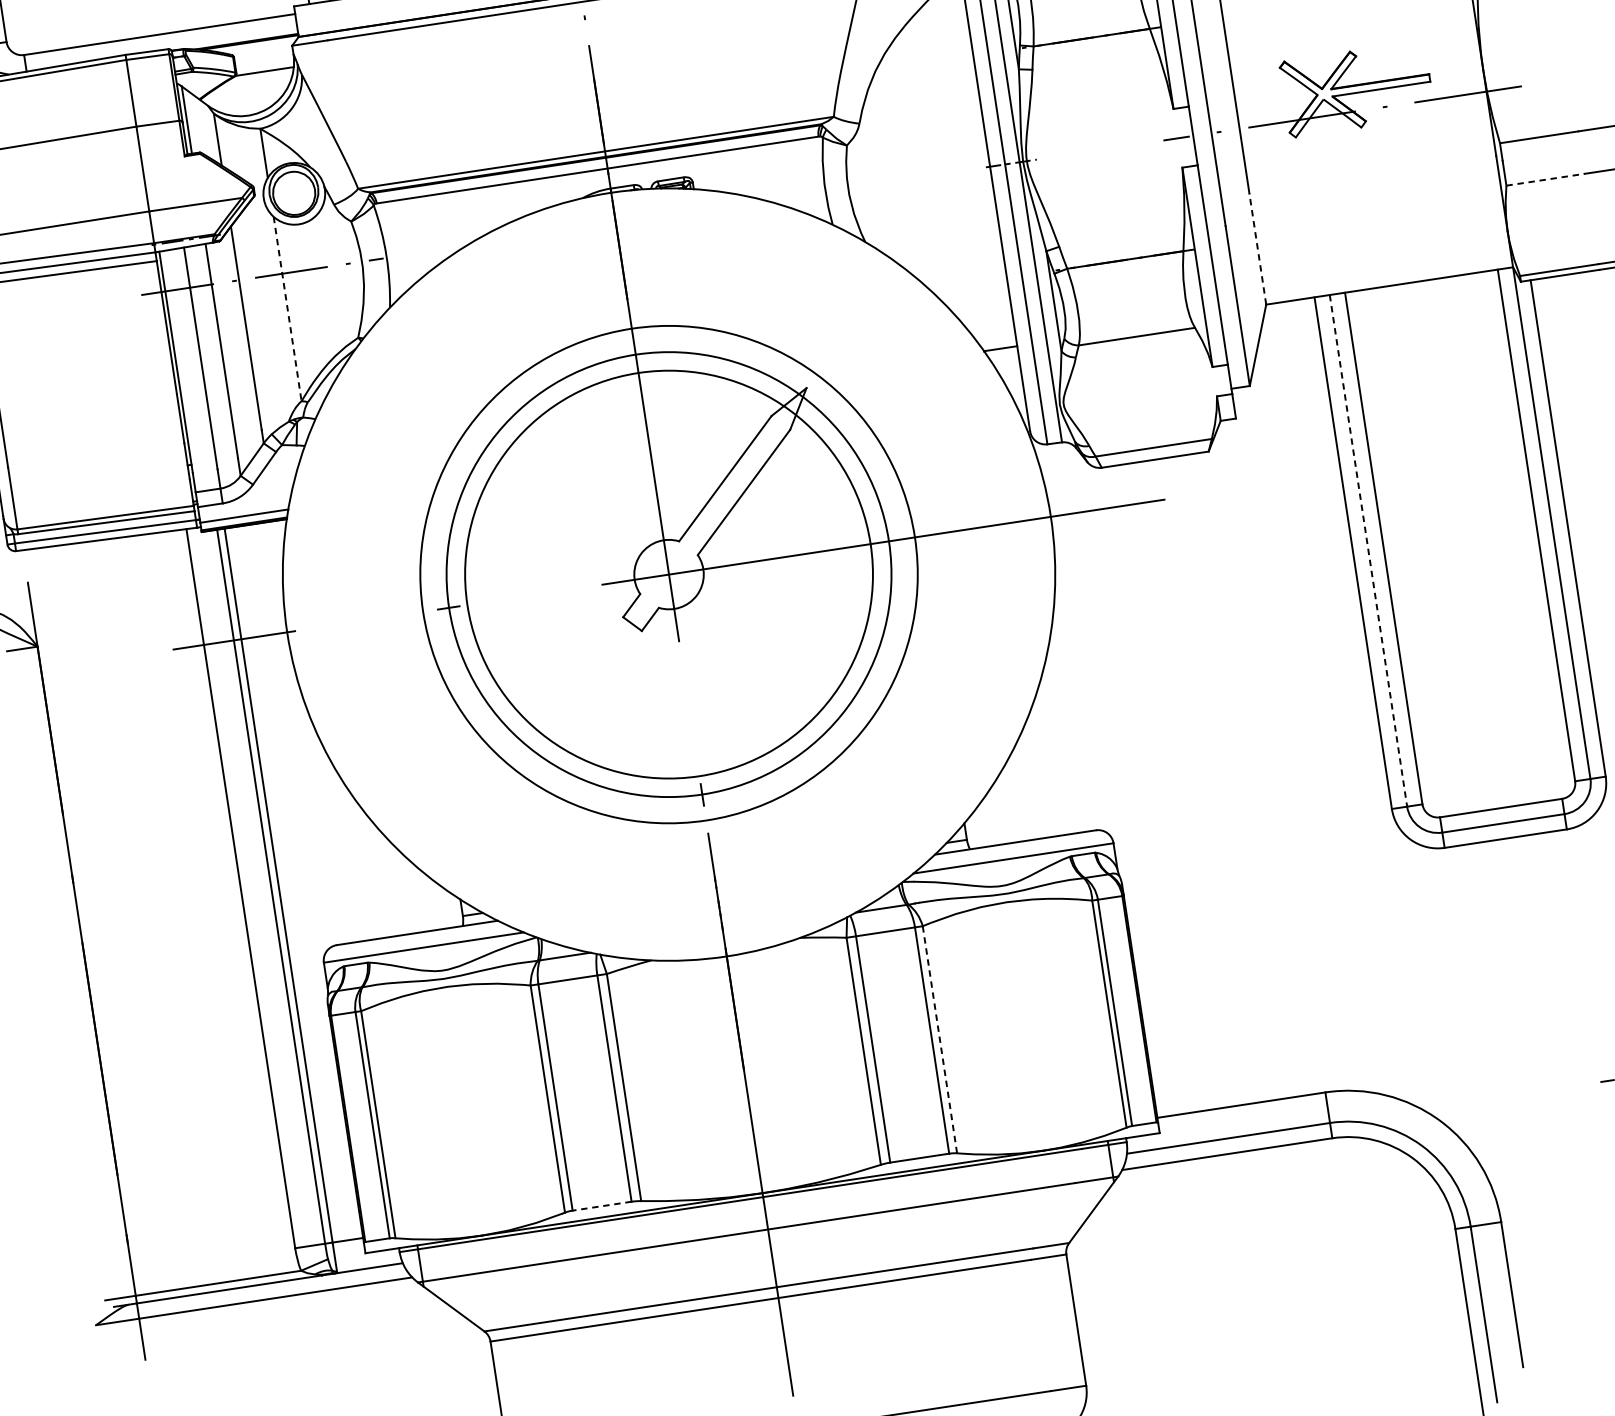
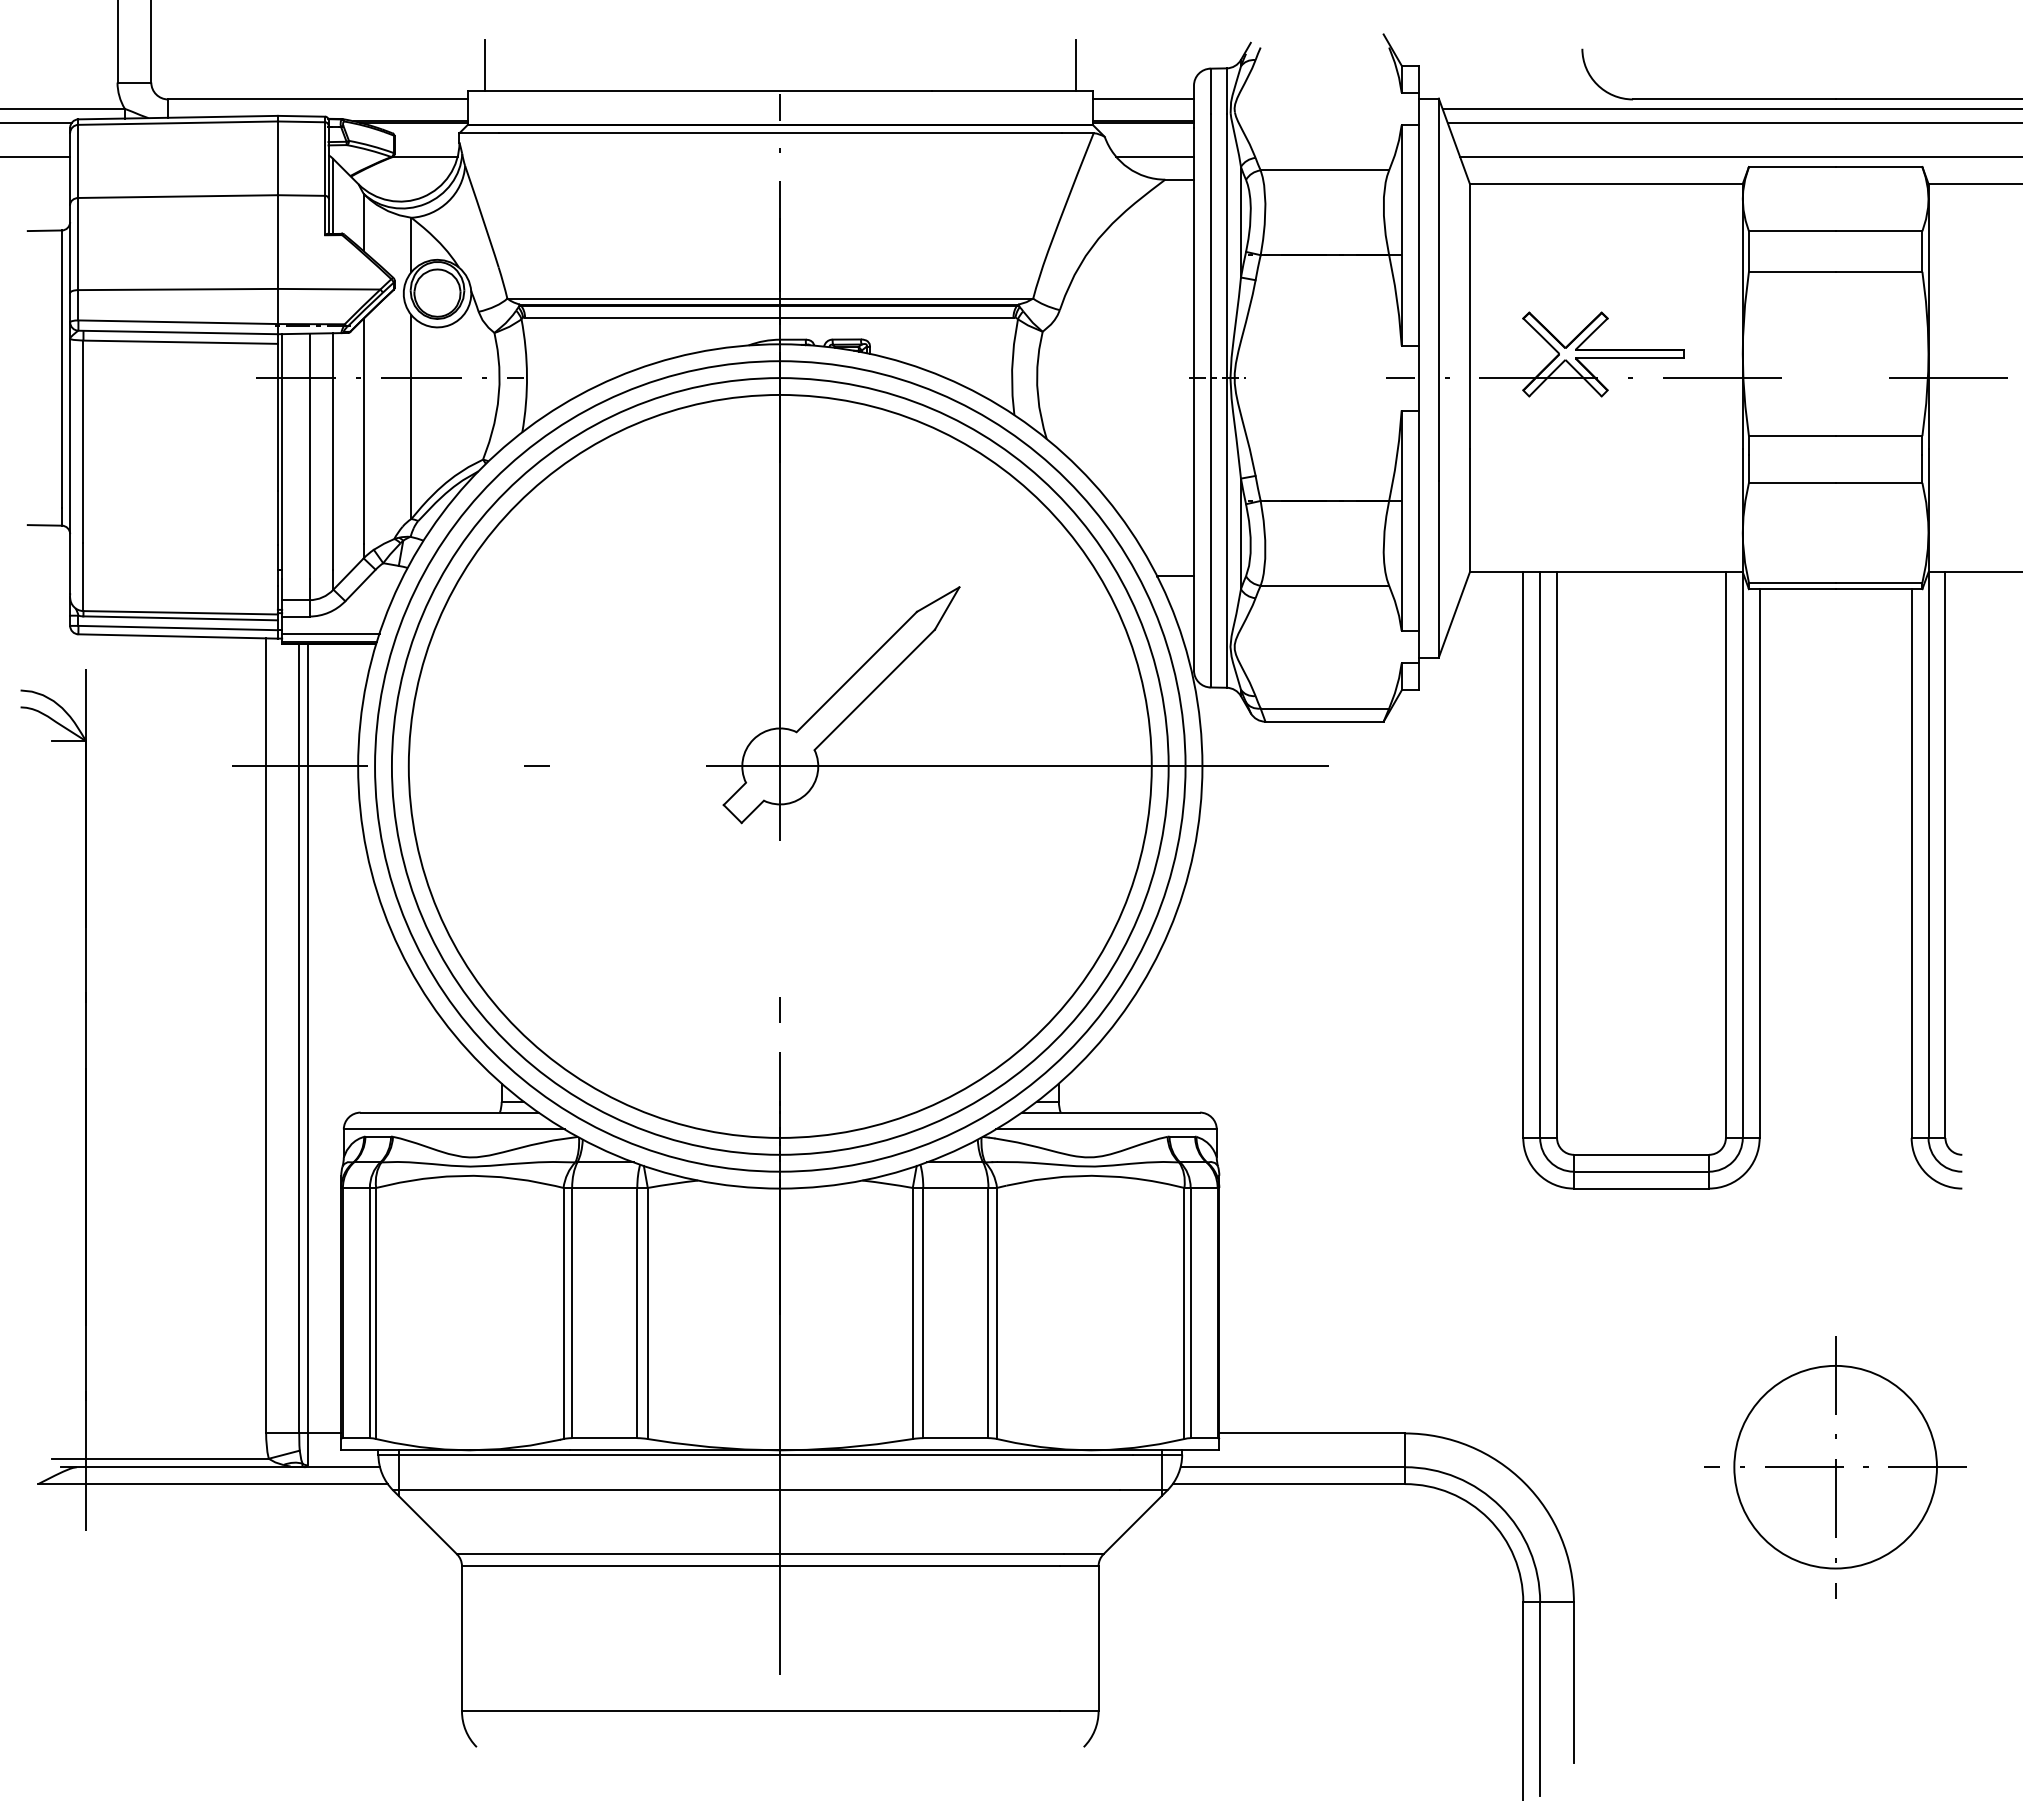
line: (1545, 179) -> (1792, 482), dashed -> solid
line: (1257, 248) -> (1469, 510), dashed -> solid
line: (287, 309) -> (411, 417), dashed -> solid
line: (1368, 551) -> (1540, 855), dashed -> solid
circle: (668, 573) -> (779, 765), size x1.67
circle: (668, 574) -> (779, 766), size x1.43
circle: (669, 574) -> (780, 766), size x1.67
line: (940, 1039) -> (997, 1313), dashed -> solid
line: (601, 1206) -> (604, 1438), dashed -> solid

